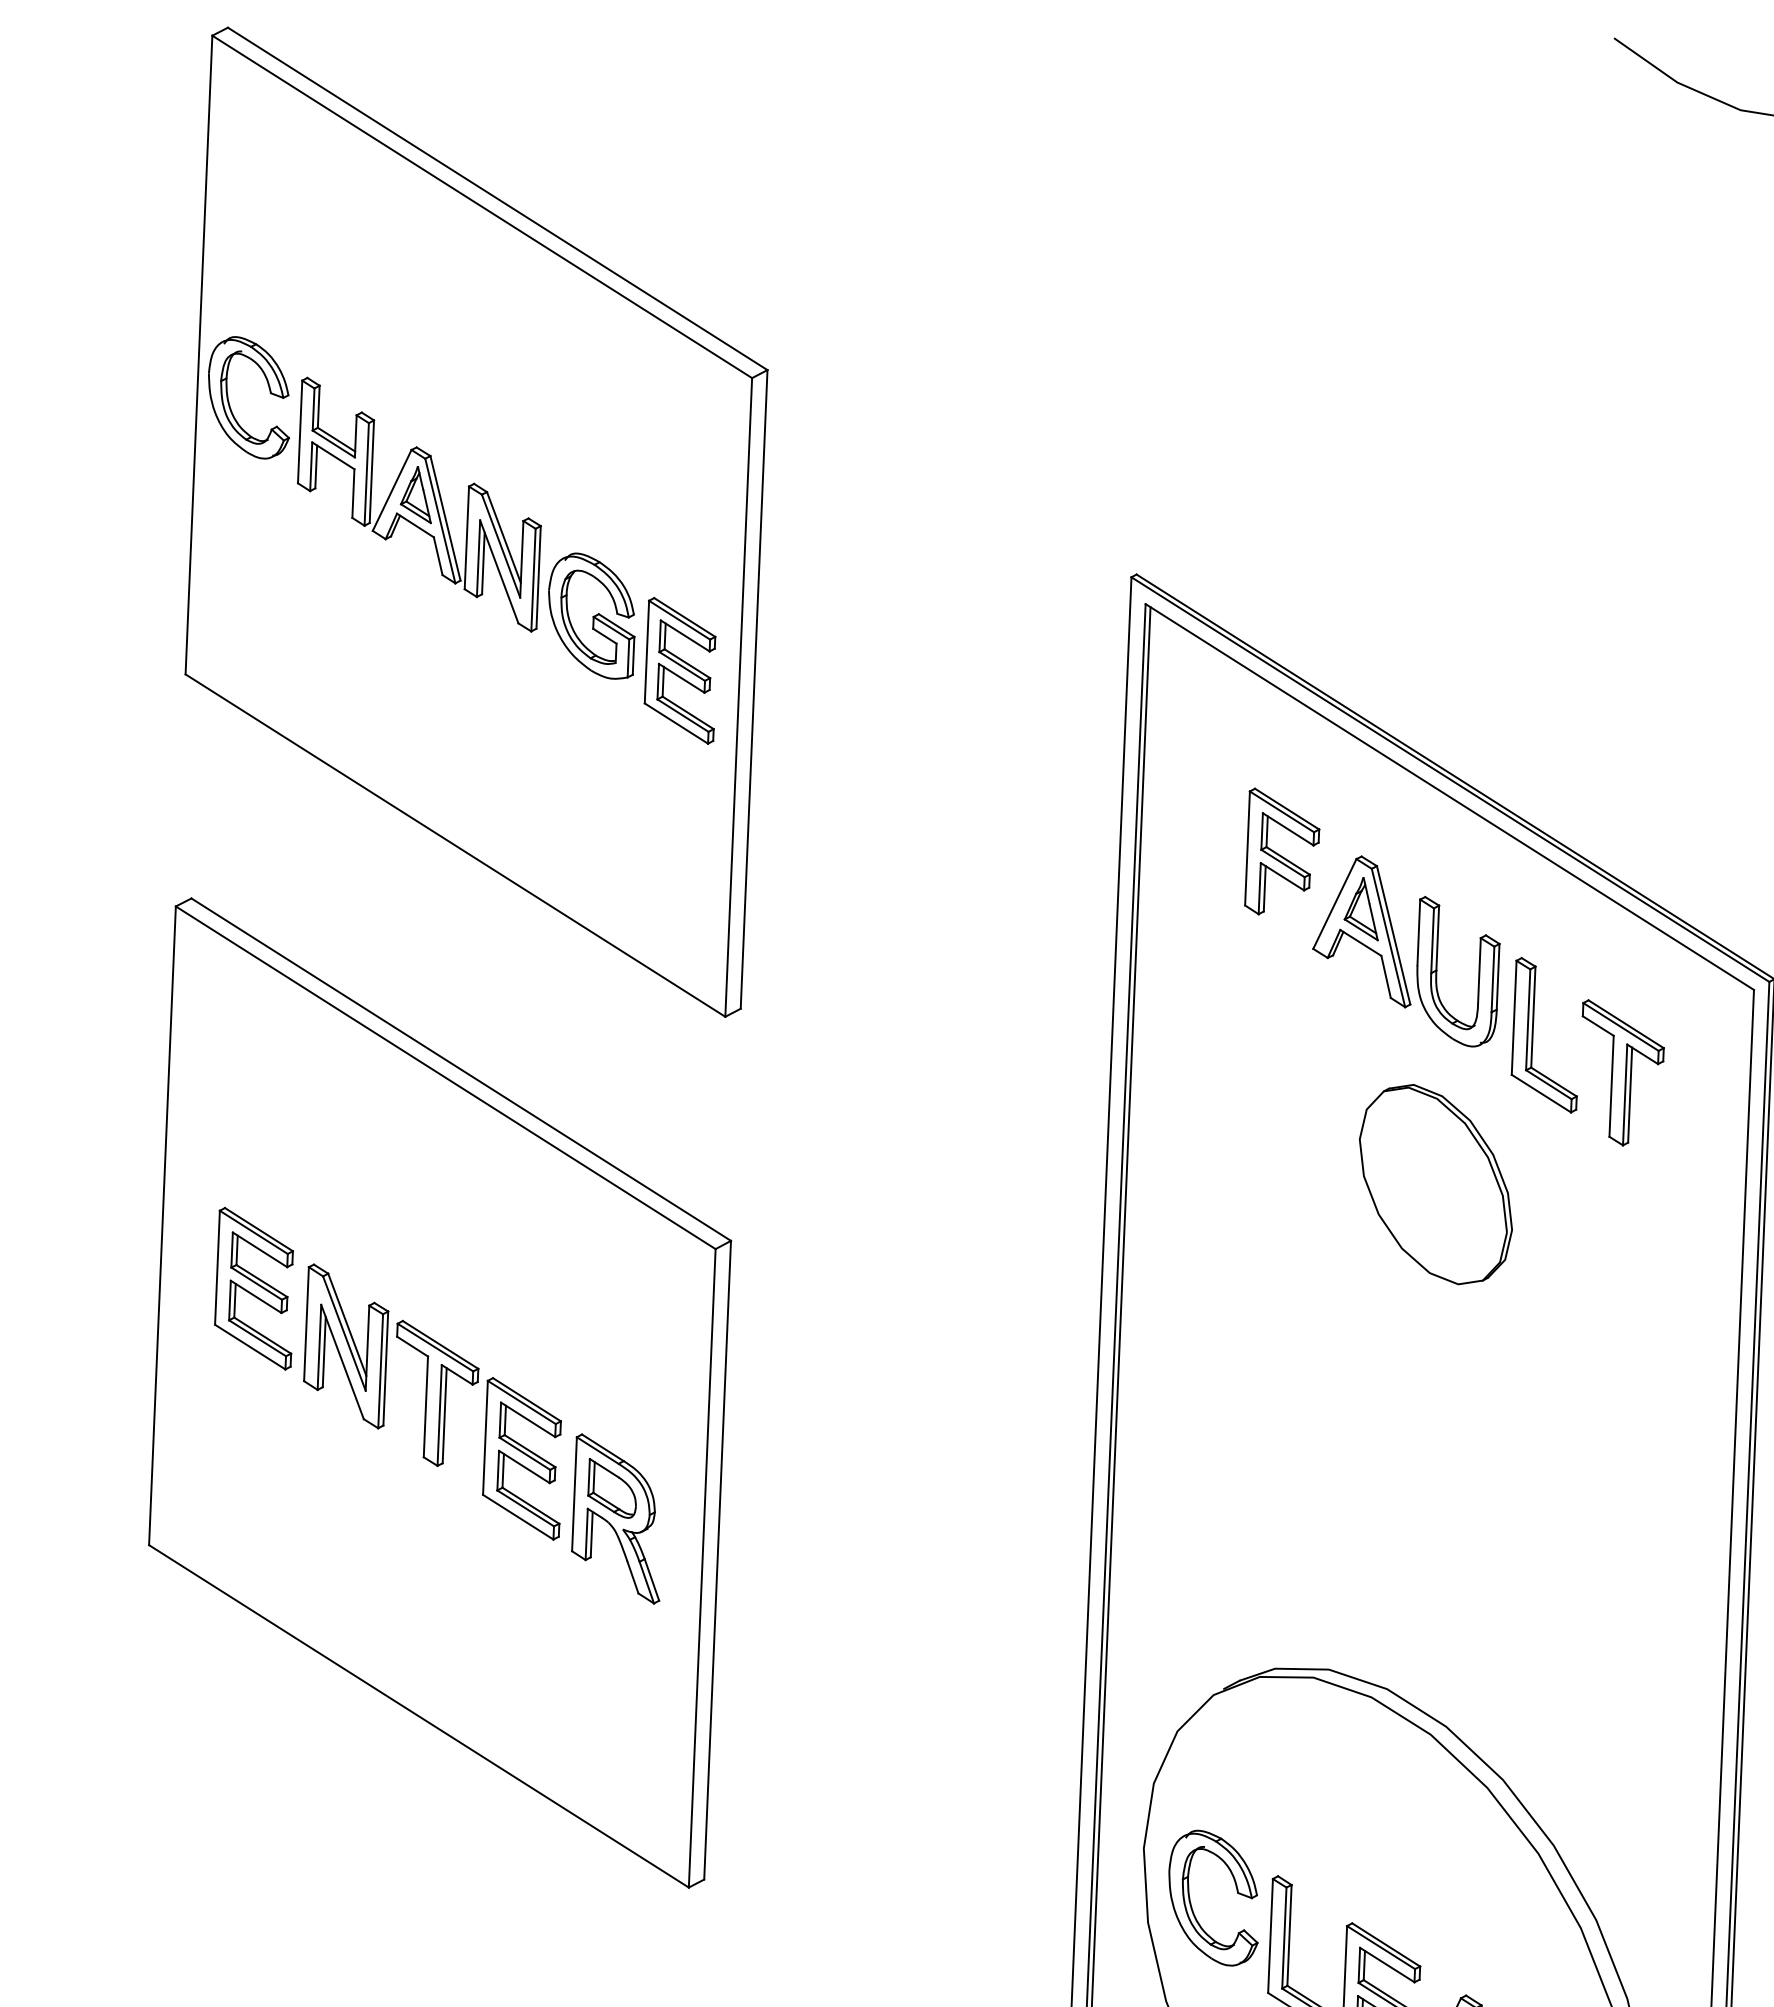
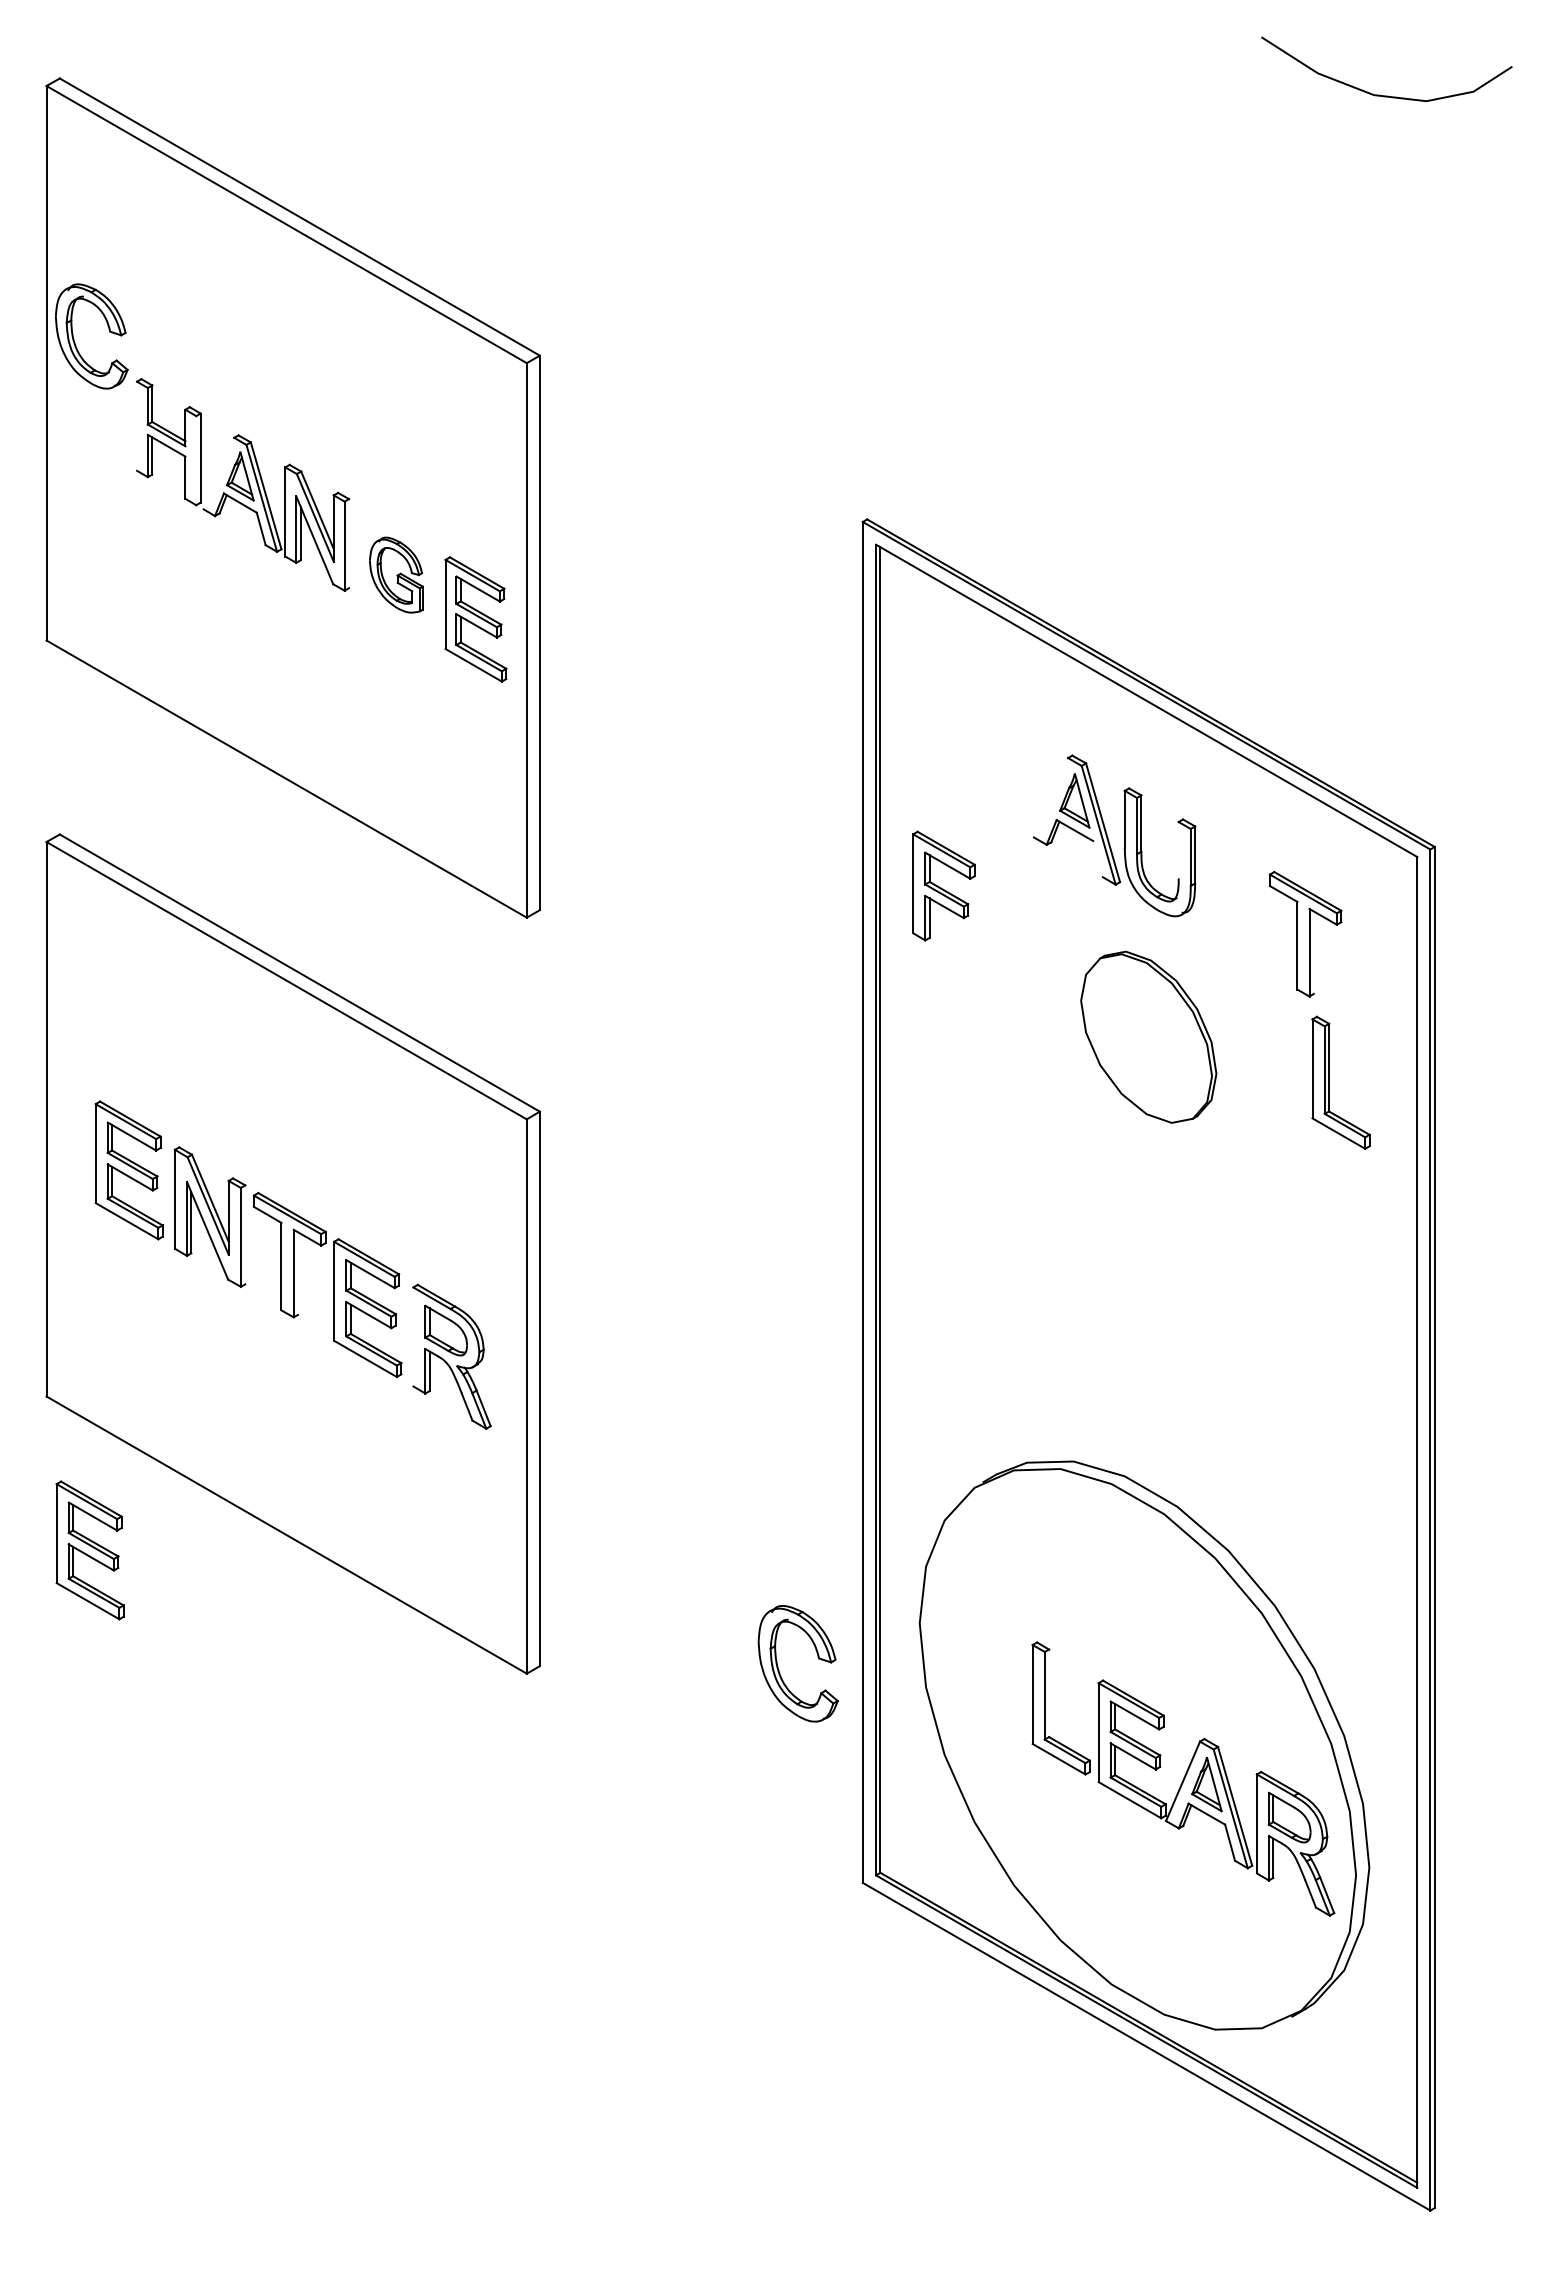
part: (230, 403) -> (75, 342), moved
line: (300, 431) -> (137, 425), removed
line: (366, 474) -> (196, 460), removed
line: (391, 490) -> (218, 473), removed
line: (539, 577) -> (349, 543), removed
part: (591, 615) -> (396, 574), size x0.7
part: (1282, 851) -> (943, 885), moved
line: (1334, 903) -> (1050, 797), removed
line: (1479, 970) -> (1178, 850), removed
line: (1385, 977) -> (1097, 859), removed
part: (1533, 1034) -> (1329, 1082), moved
line: (1629, 1094) -> (1313, 952), removed
line: (386, 1368) -> (245, 1234), removed
line: (445, 1415) -> (298, 1273), removed
line: (574, 1493) -> (413, 1336), removed
part: (191, 1724) -> (89, 1550), added
part: (1191, 1900) -> (778, 1666), moved
line: (1289, 1935) -> (1049, 1693), removed

